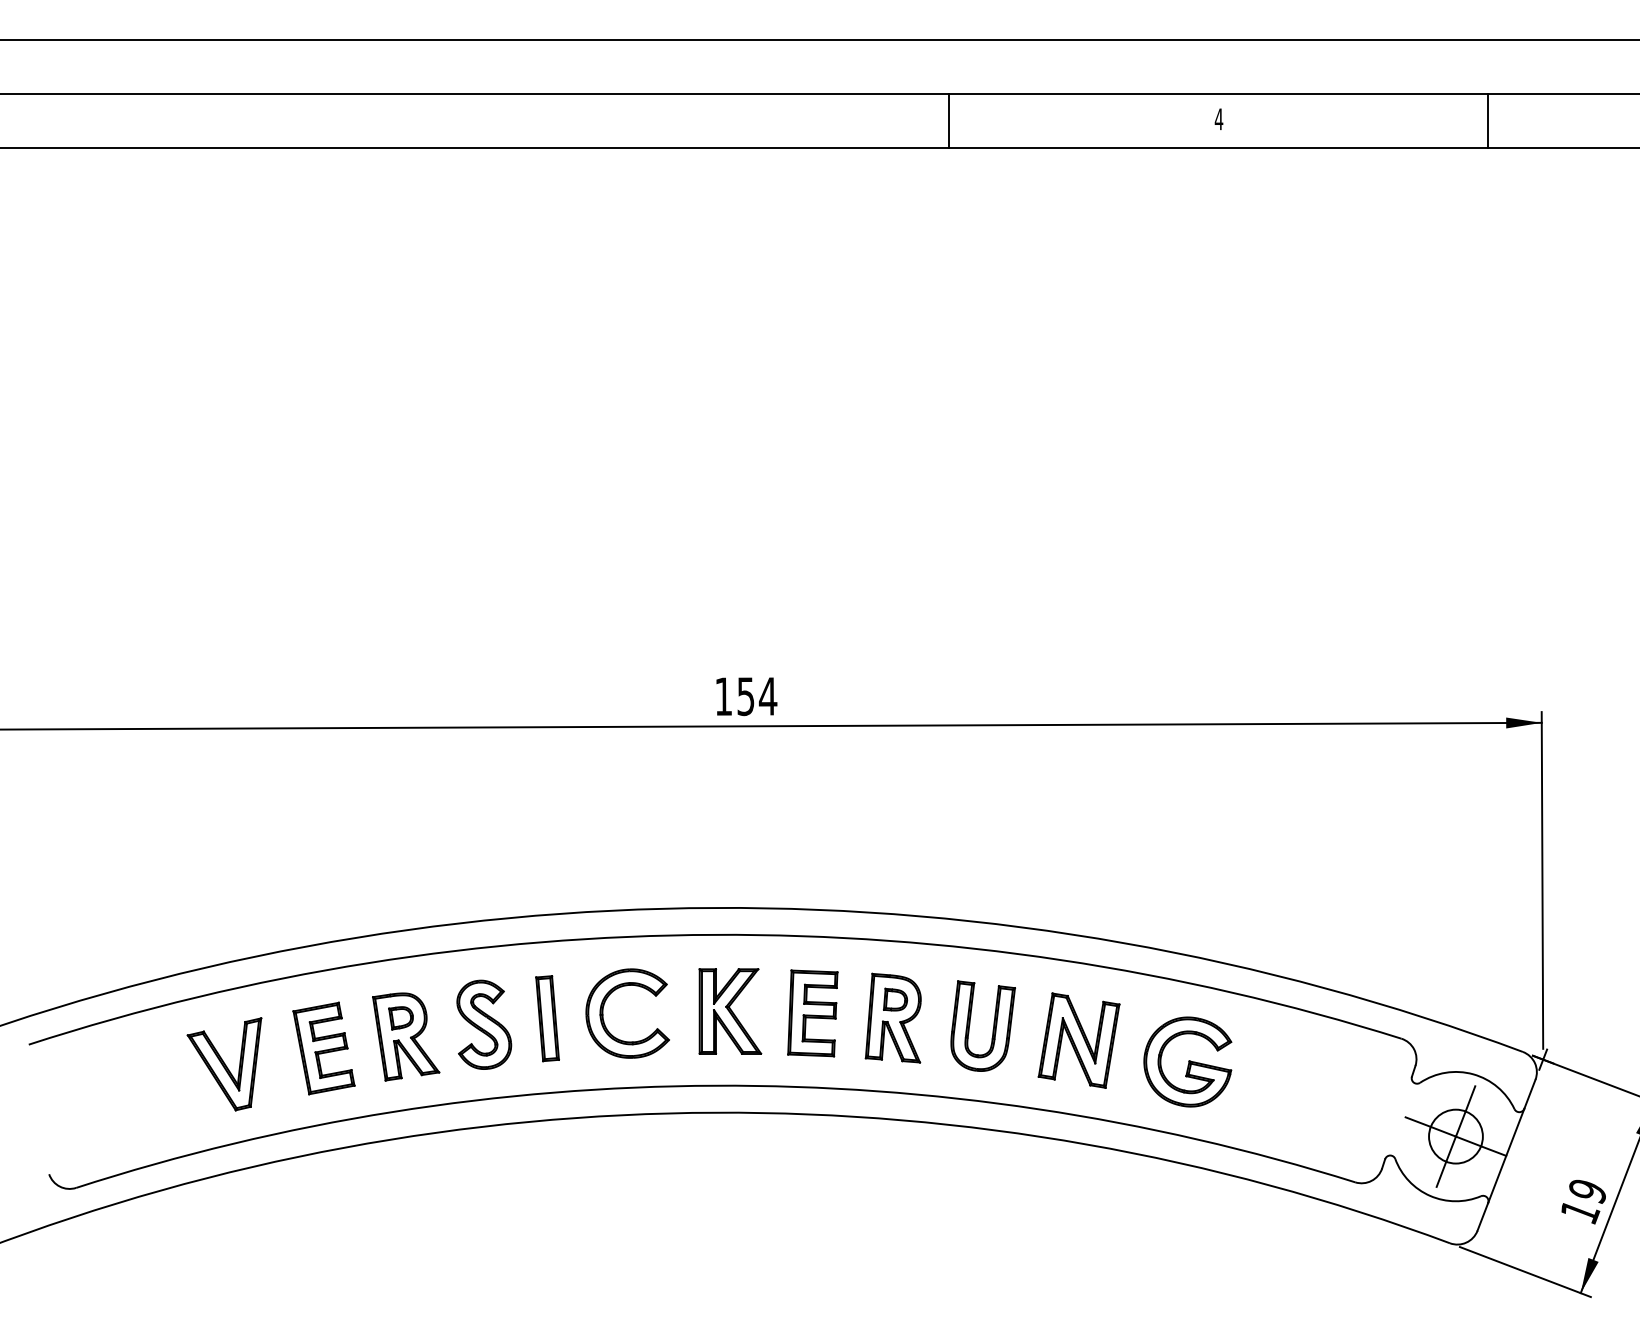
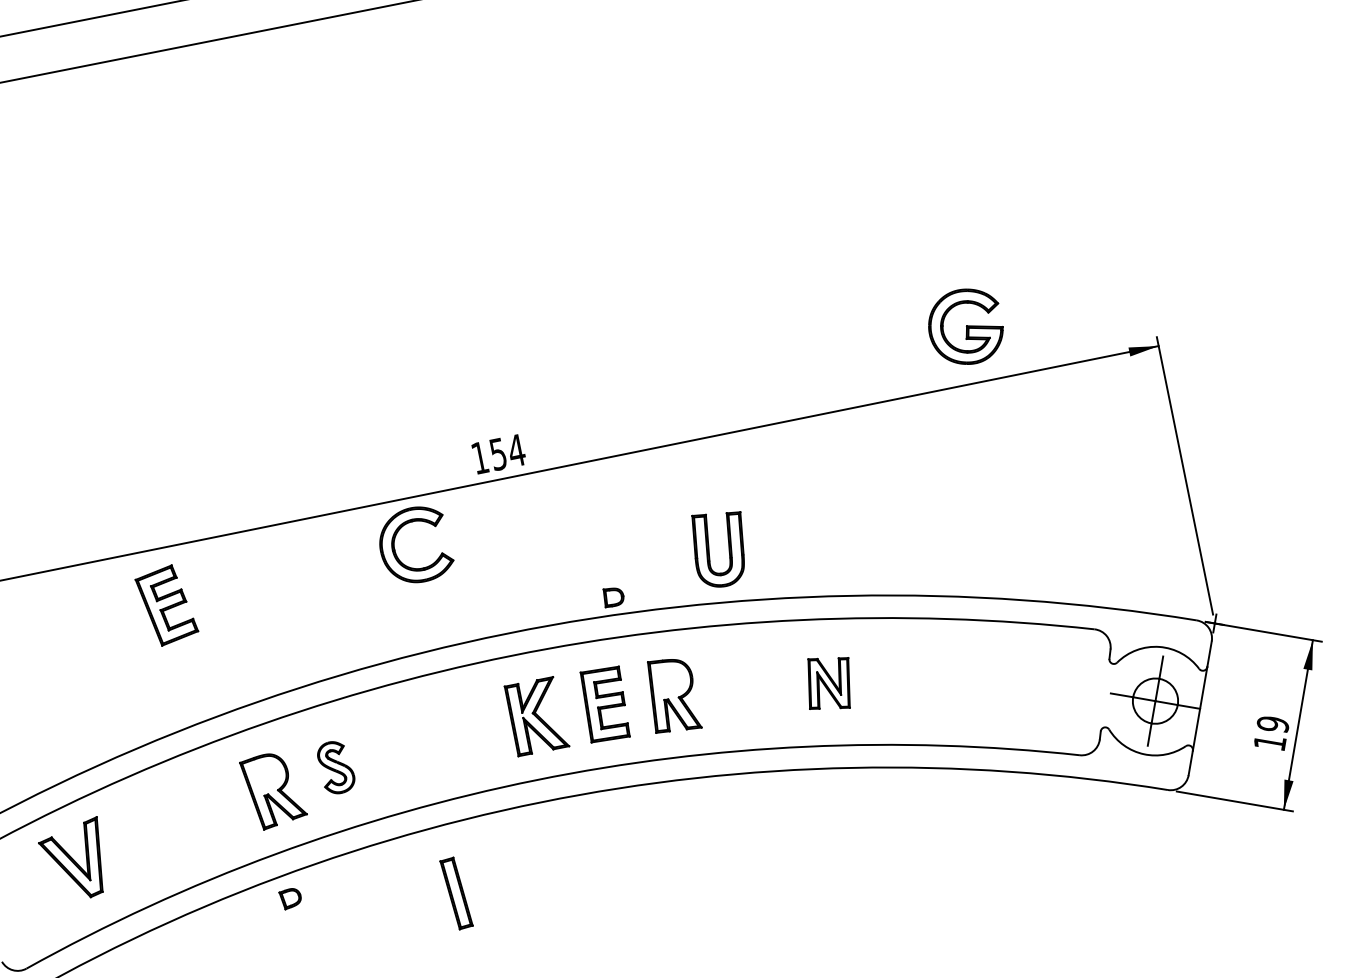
part: (895, 999) -> (613, 596), moved
part: (603, 1013) -> (395, 549), moved
part: (400, 1018) -> (290, 898), moved
part: (547, 1018) -> (456, 893), moved
part: (484, 1024) -> (336, 767), size x0.7
part: (992, 1029) -> (728, 550), moved
part: (1078, 1040) -> (828, 683), size x0.7
part: (323, 1048) -> (166, 605), moved
part: (1187, 1061) -> (965, 326), moved
part: (224, 1064) -> (74, 861), moved

